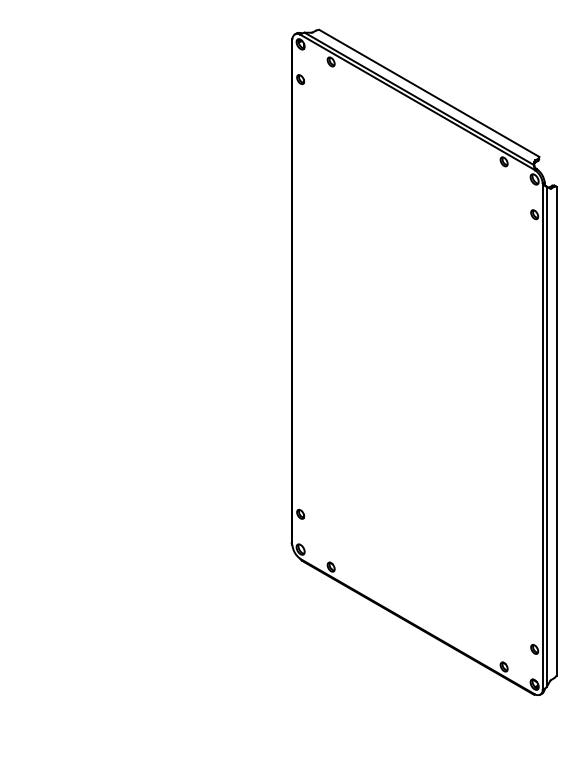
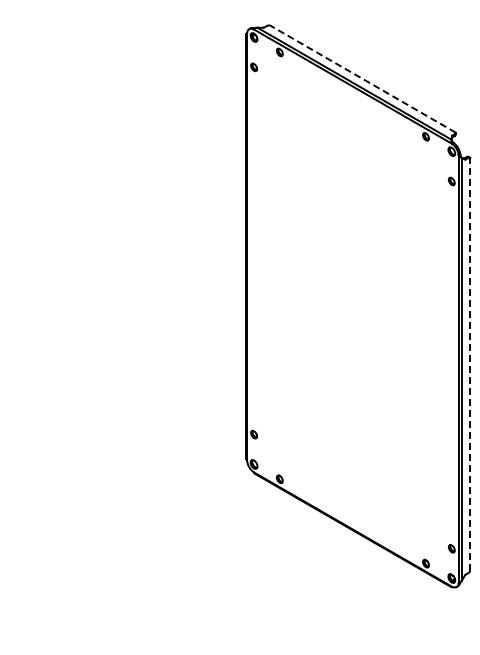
line: (428, 92) -> (362, 78), solid -> dashed
line: (556, 431) -> (470, 364), solid -> dashed

